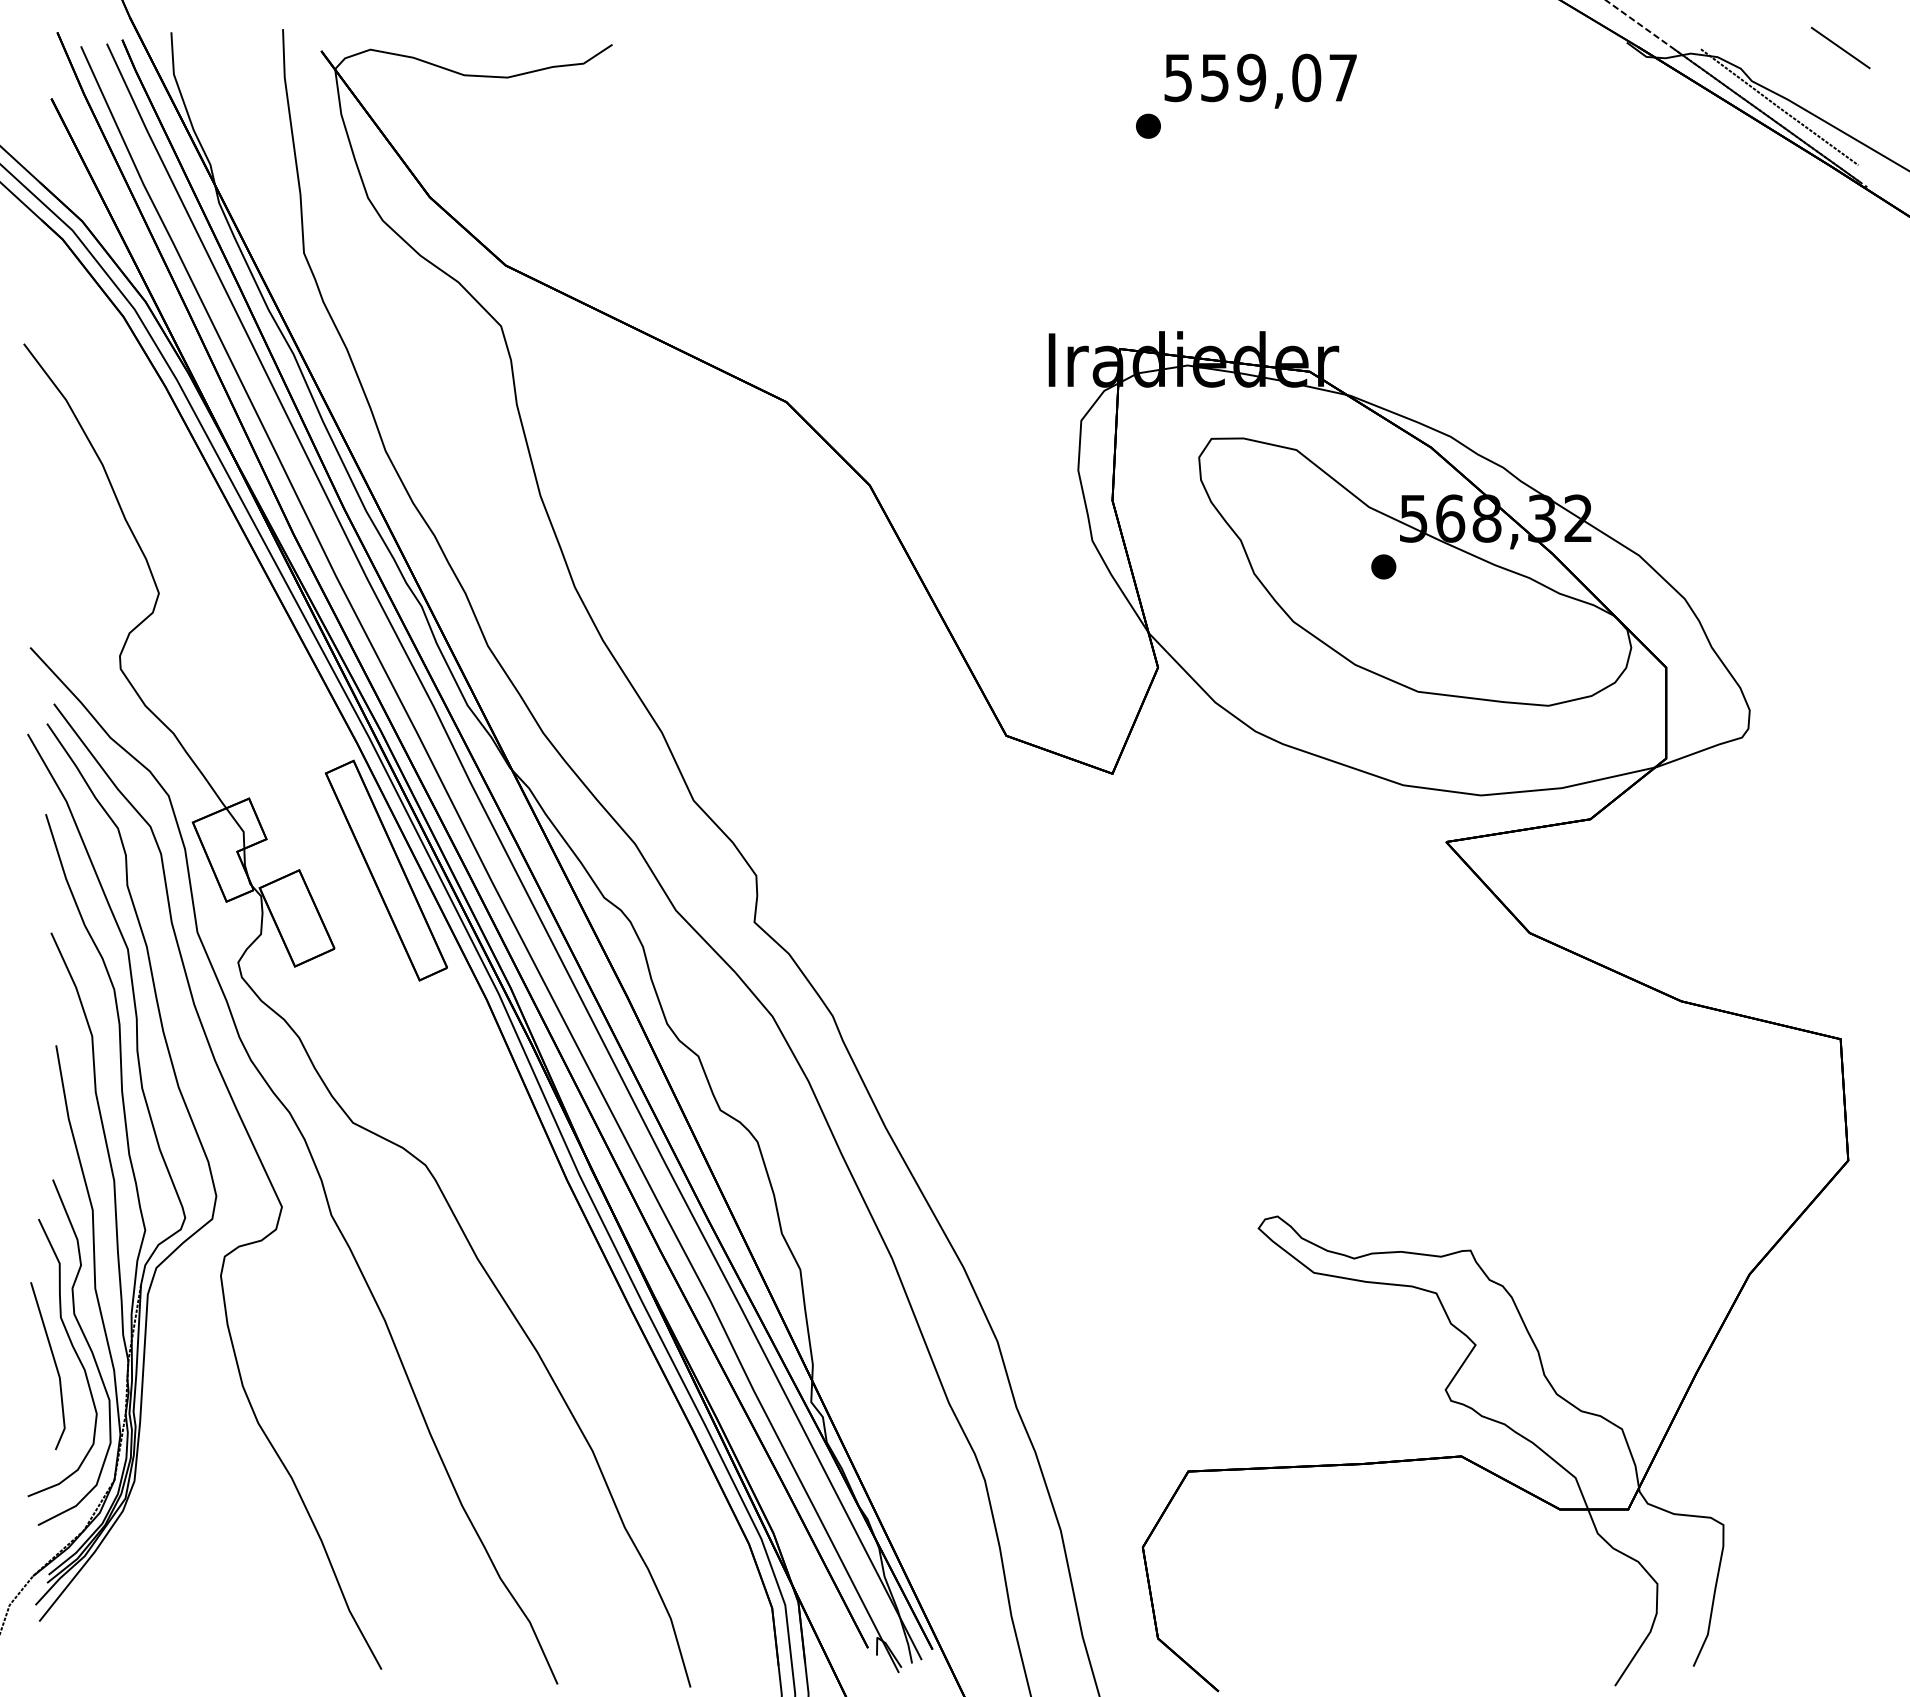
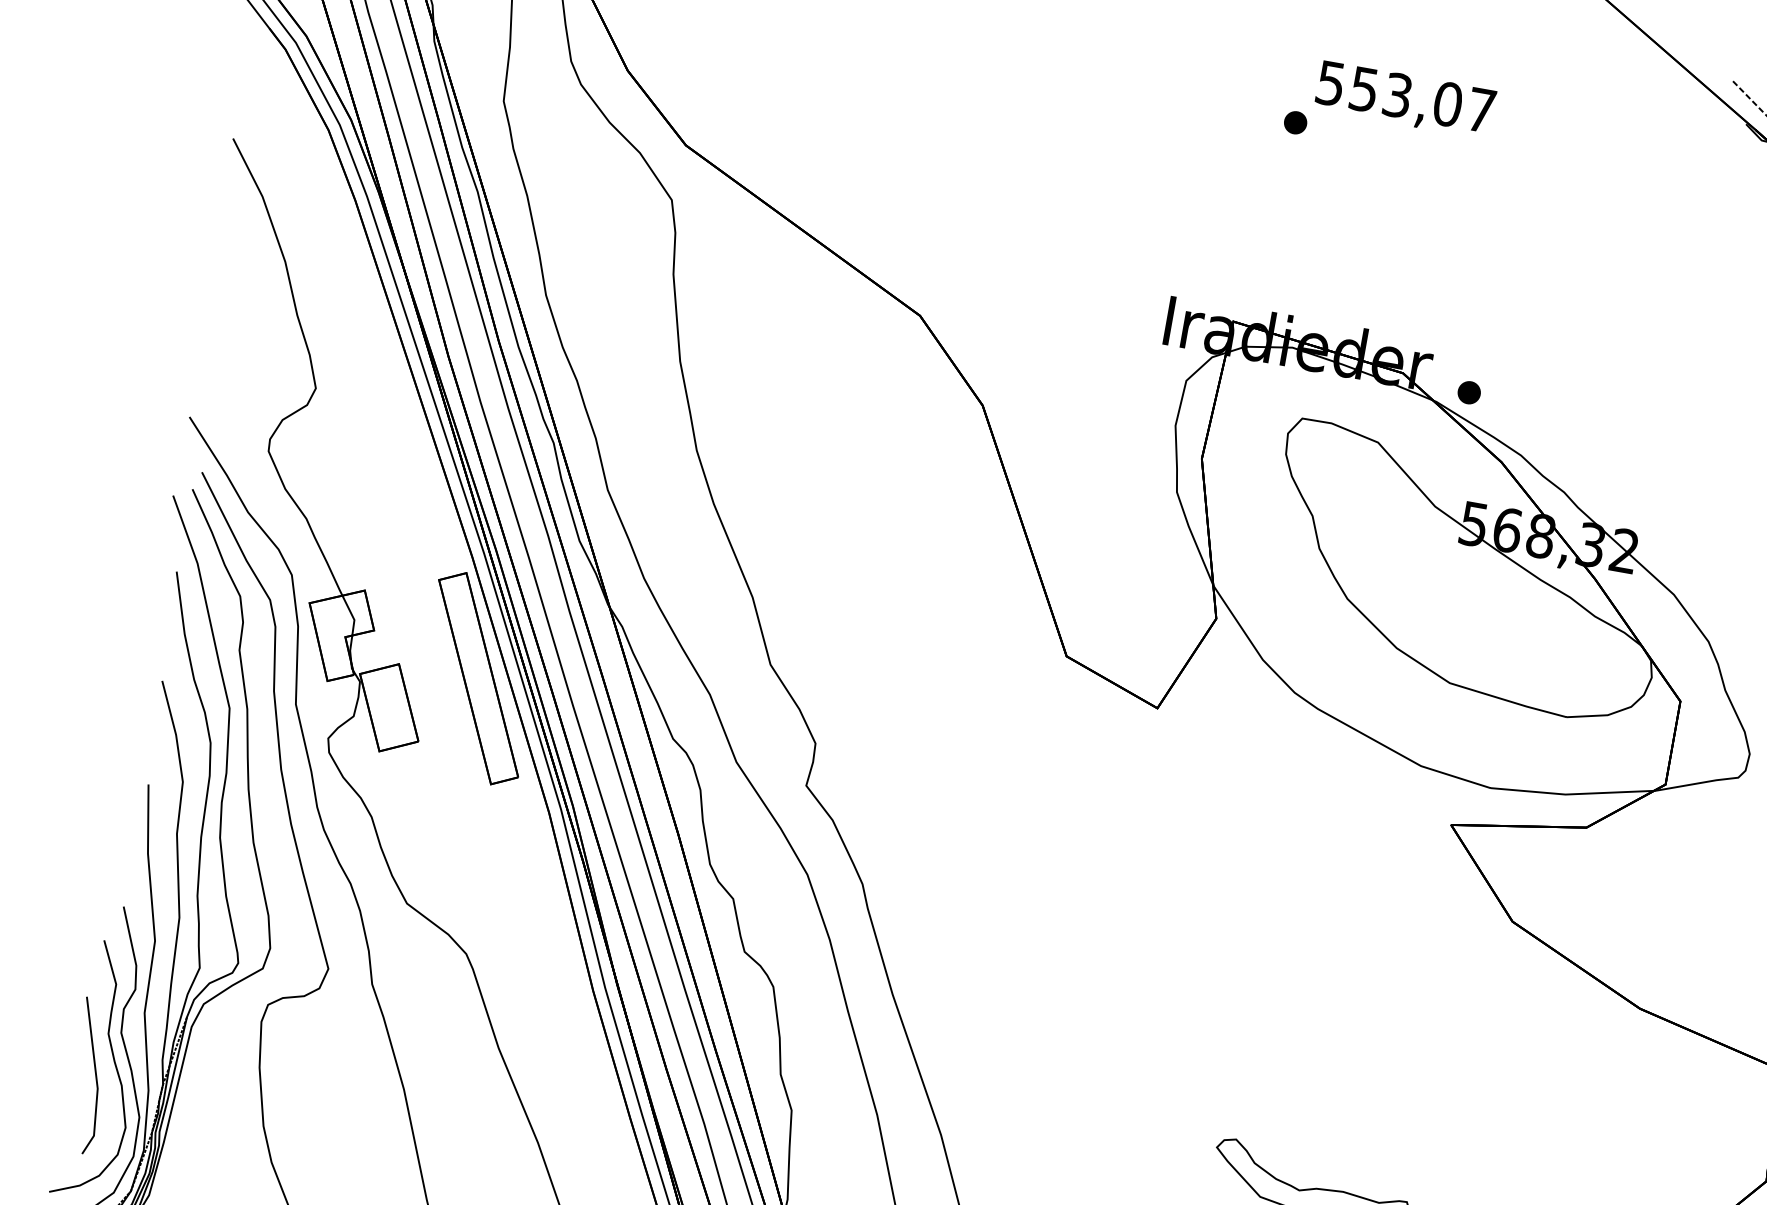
text: (1251, 77) -> (1397, 95), 559,07 -> 553,07
part: (1383, 566) -> (1469, 392), moved

